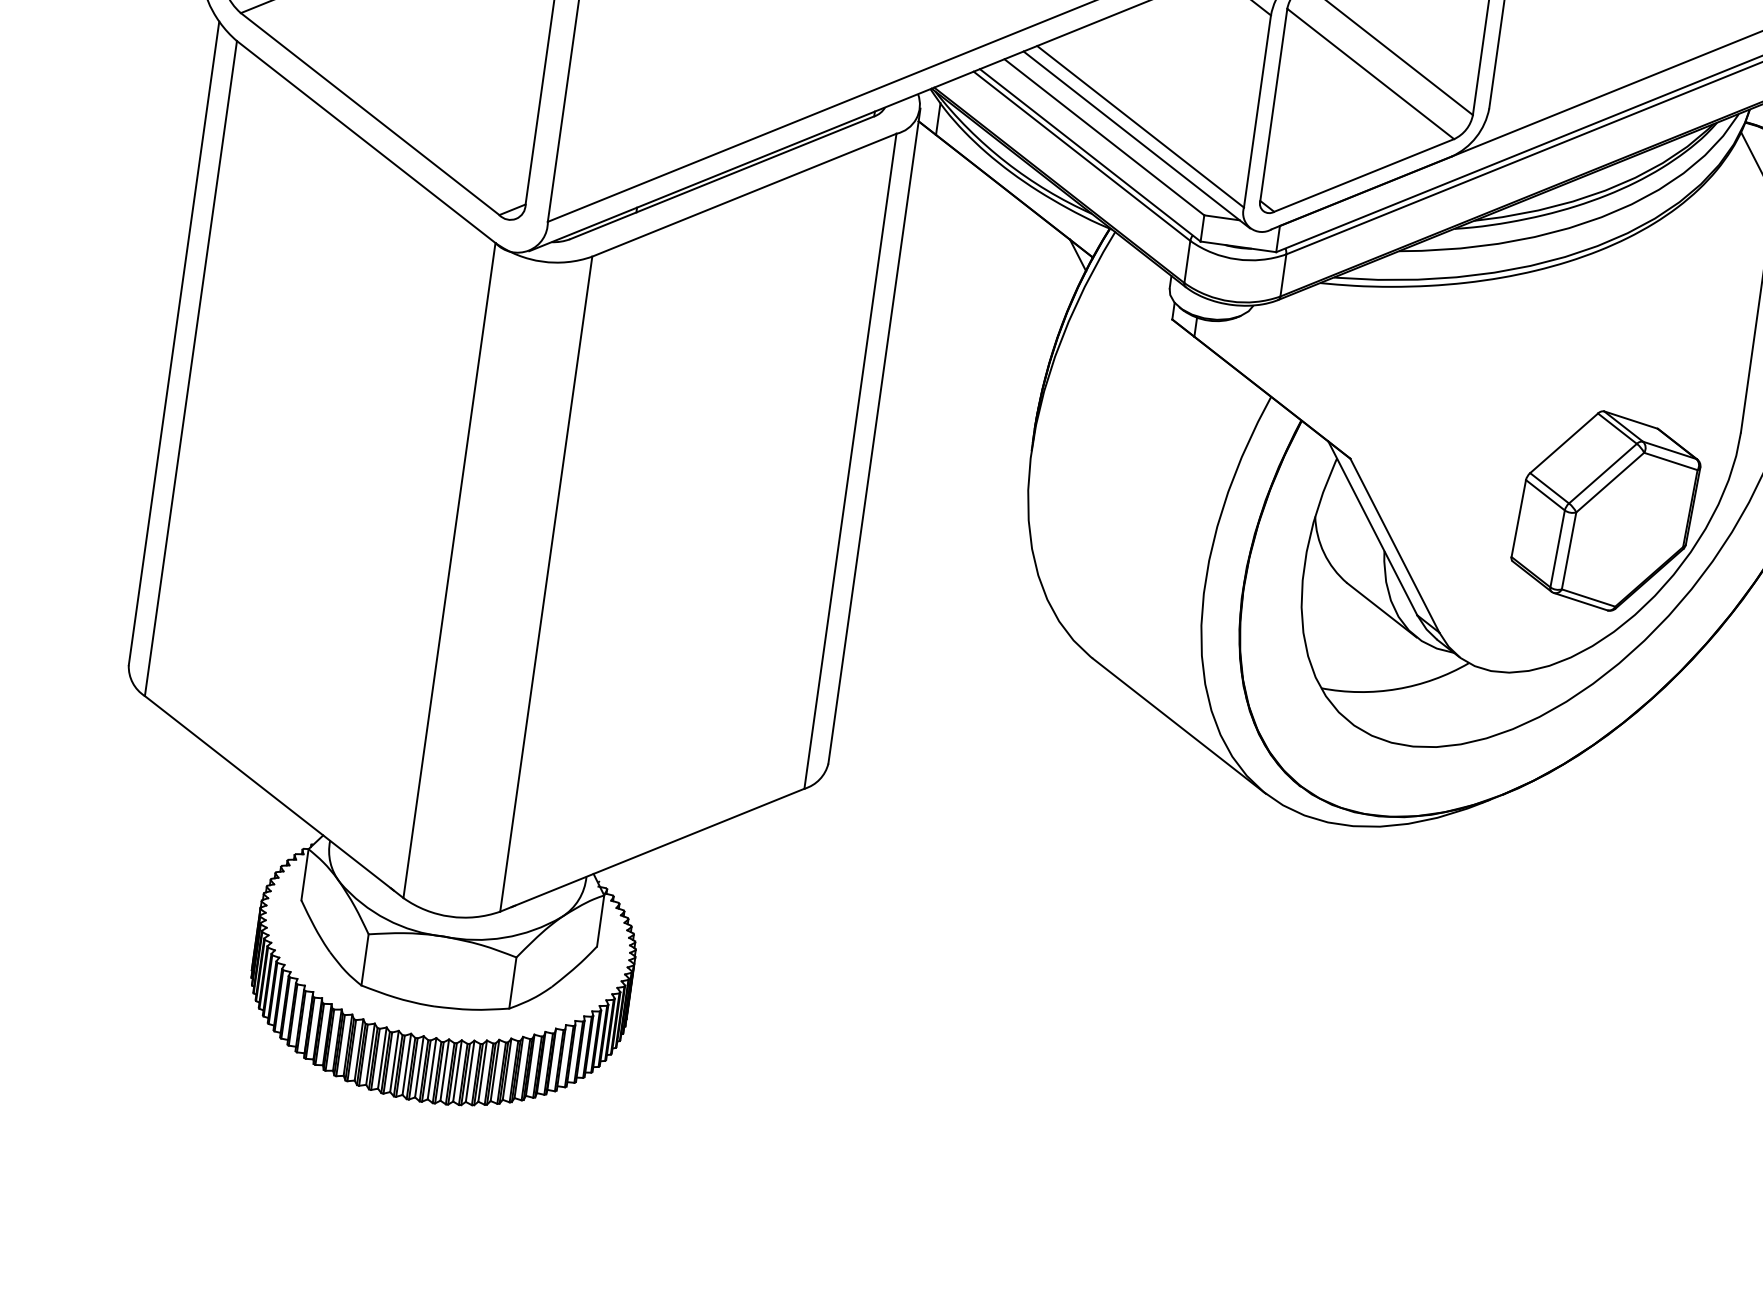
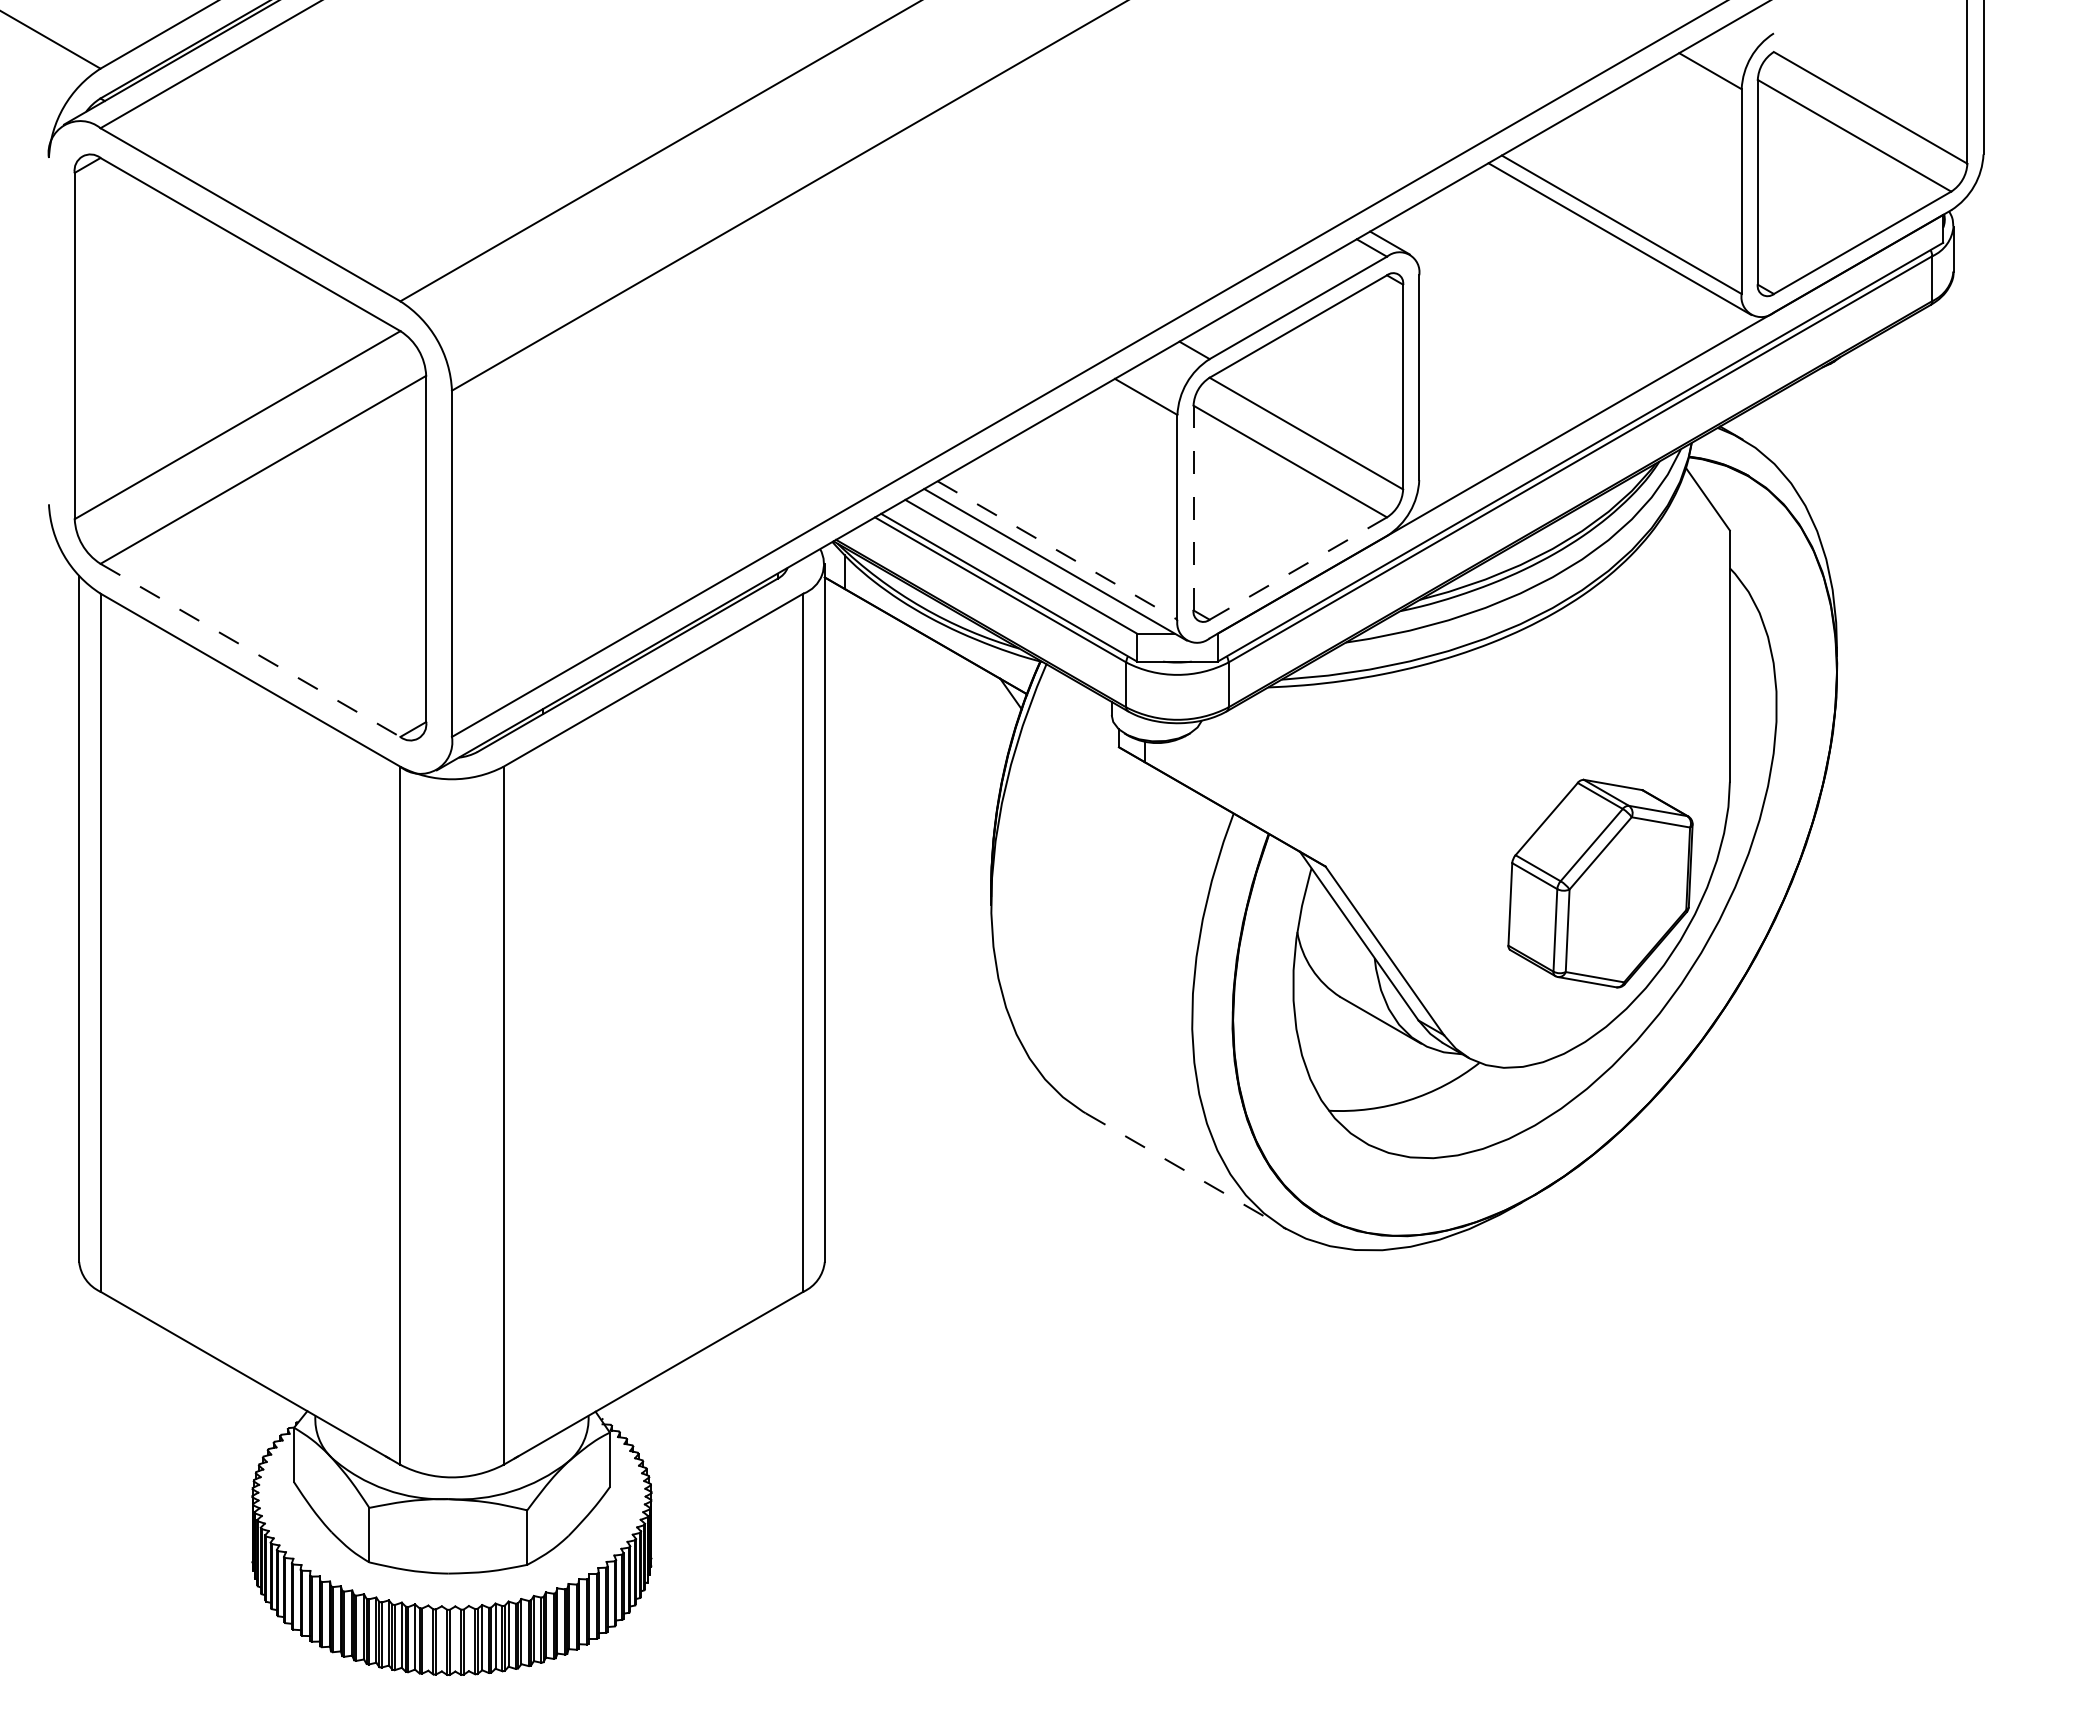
line: (1273, 105) -> (1193, 508), solid -> dashed
line: (370, 114) -> (250, 650), solid -> dashed
line: (1140, 126) -> (1057, 550), solid -> dashed
line: (1364, 175) -> (1298, 568), solid -> dashed
line: (1179, 726) -> (1186, 1171), solid -> dashed
line: (407, 1063) -> (428, 1637), removed
line: (419, 1066) -> (441, 1638), removed
line: (432, 1068) -> (455, 1638), removed
line: (444, 1069) -> (468, 1638), removed

